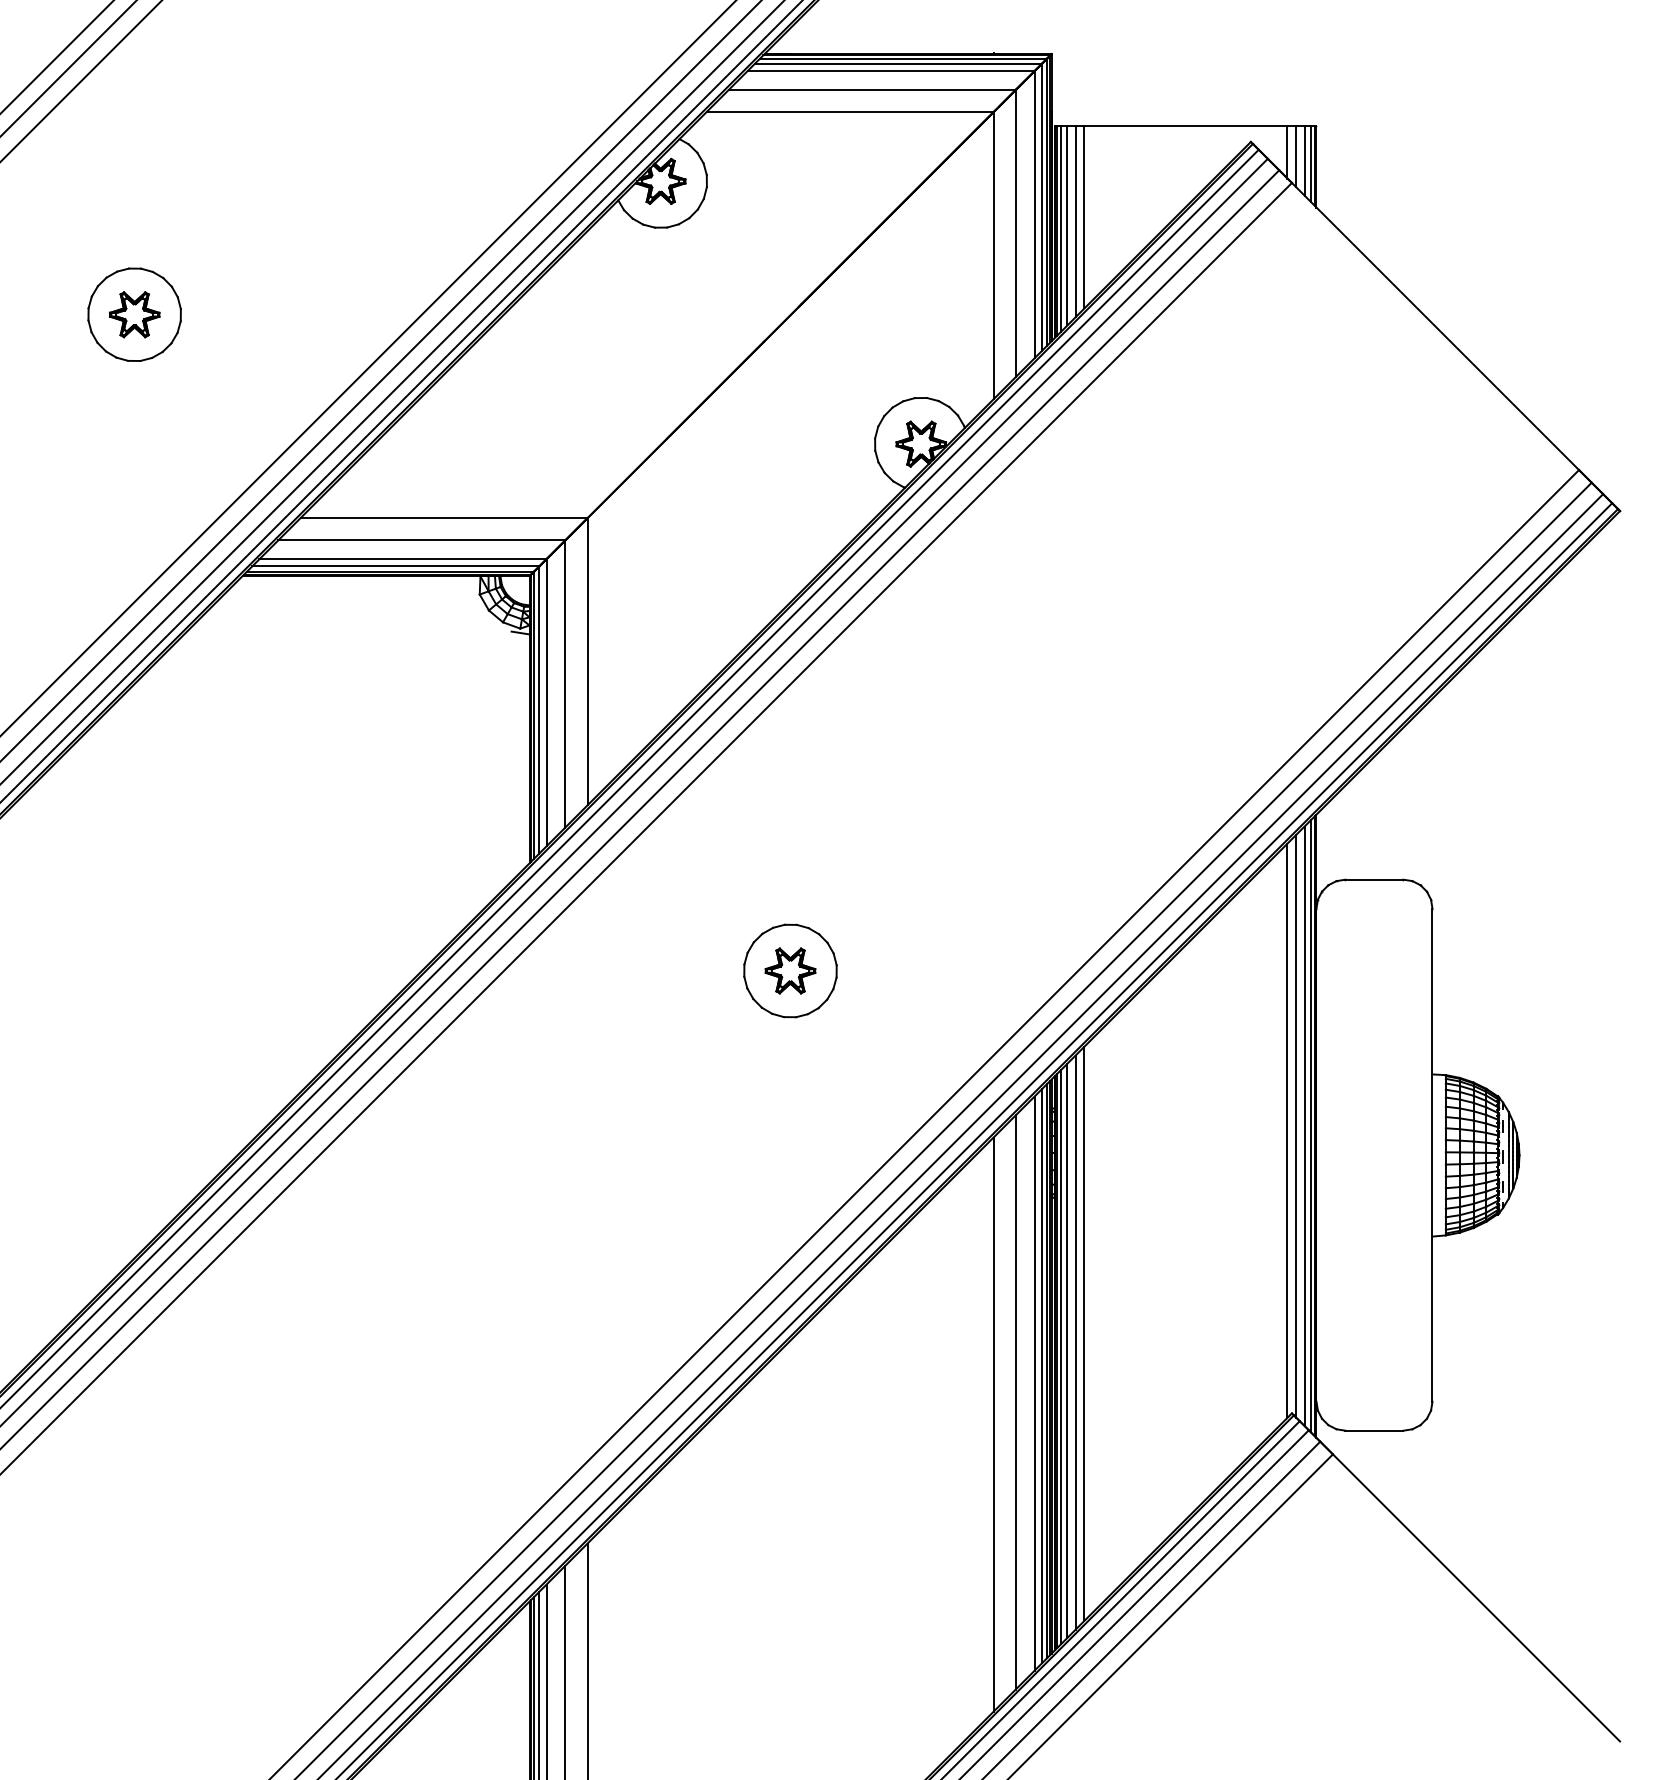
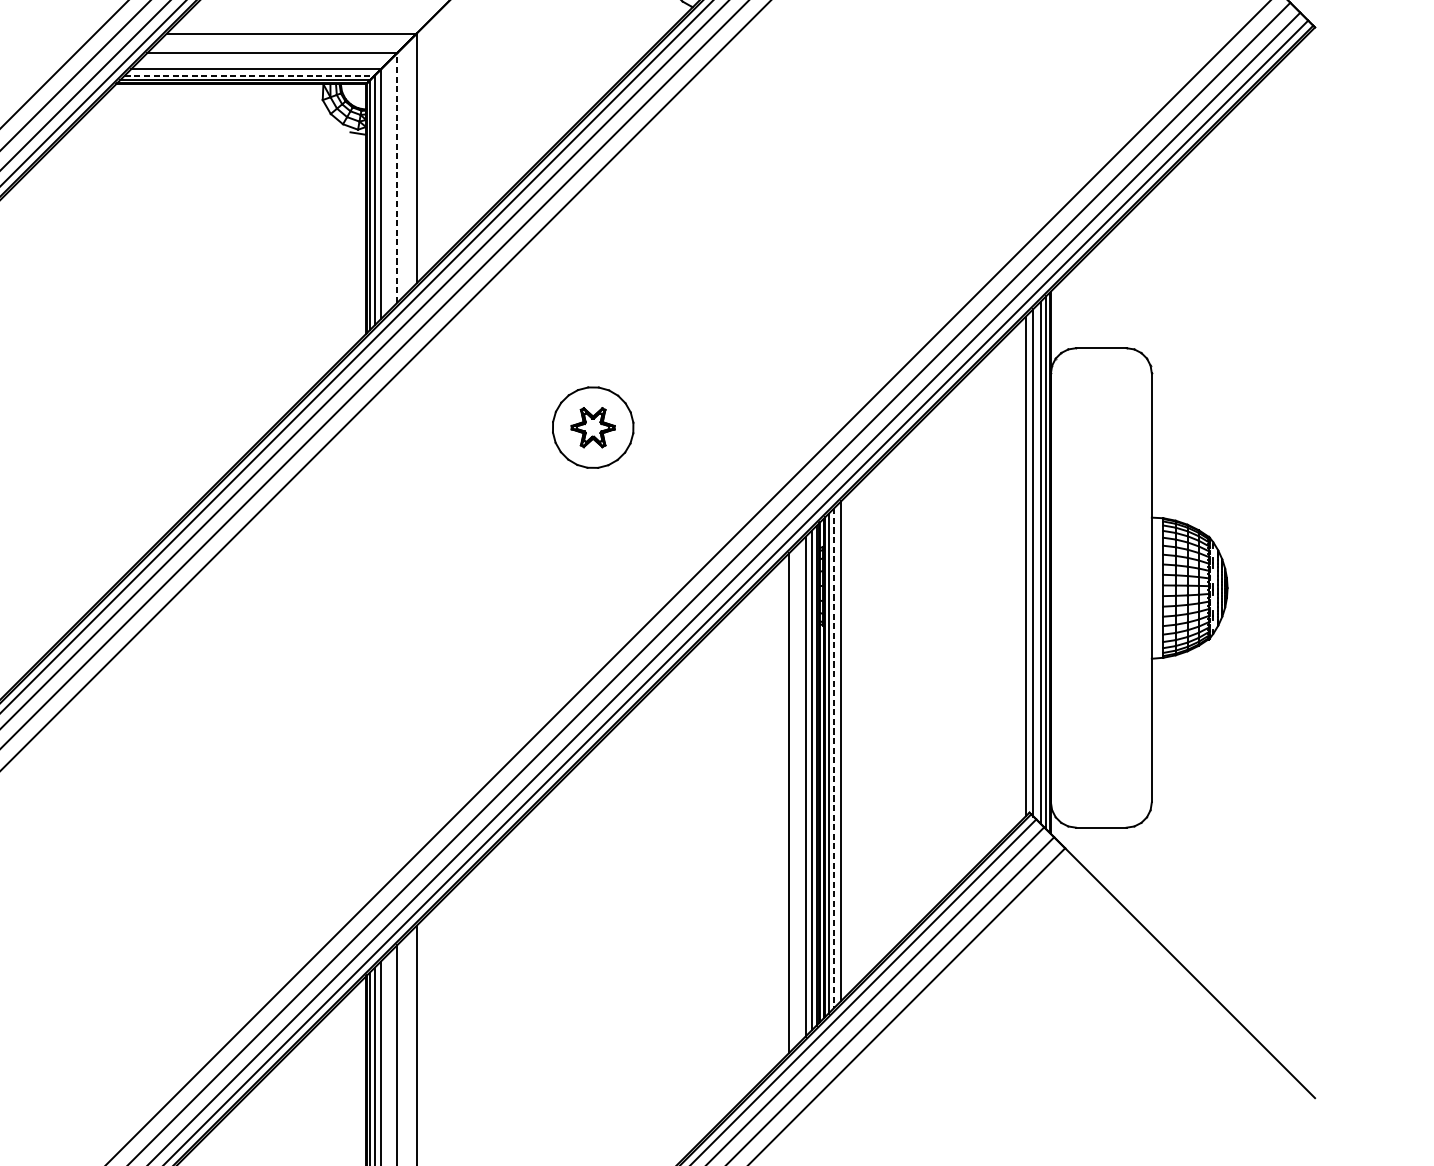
line: (395, 566) -> (249, 75), solid -> dashed
line: (565, 683) -> (397, 177), solid -> dashed
line: (1084, 1333) -> (849, 743), removed
line: (1067, 1351) -> (834, 758), solid -> dashed
line: (993, 1424) -> (769, 822), removed

